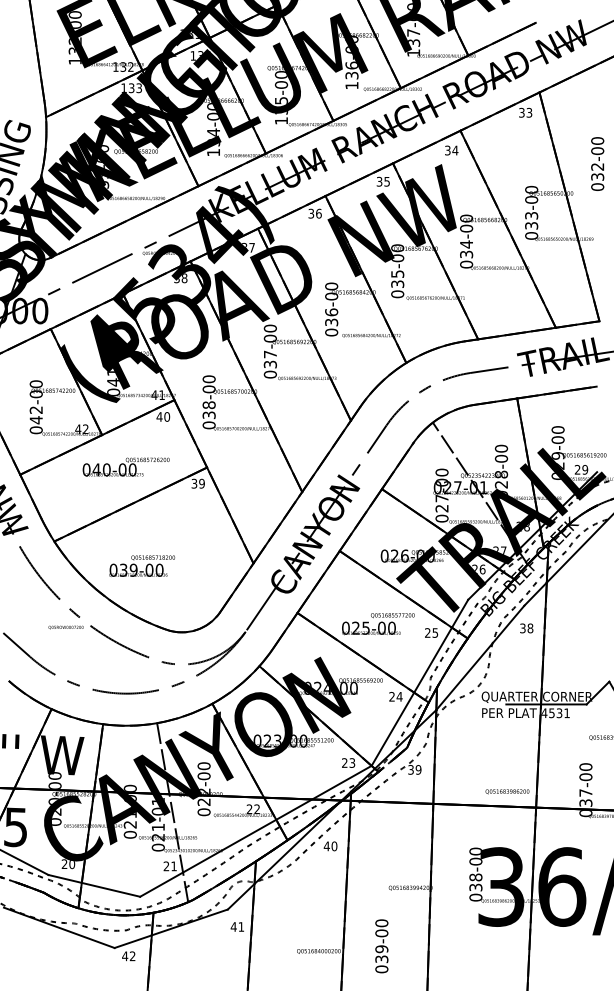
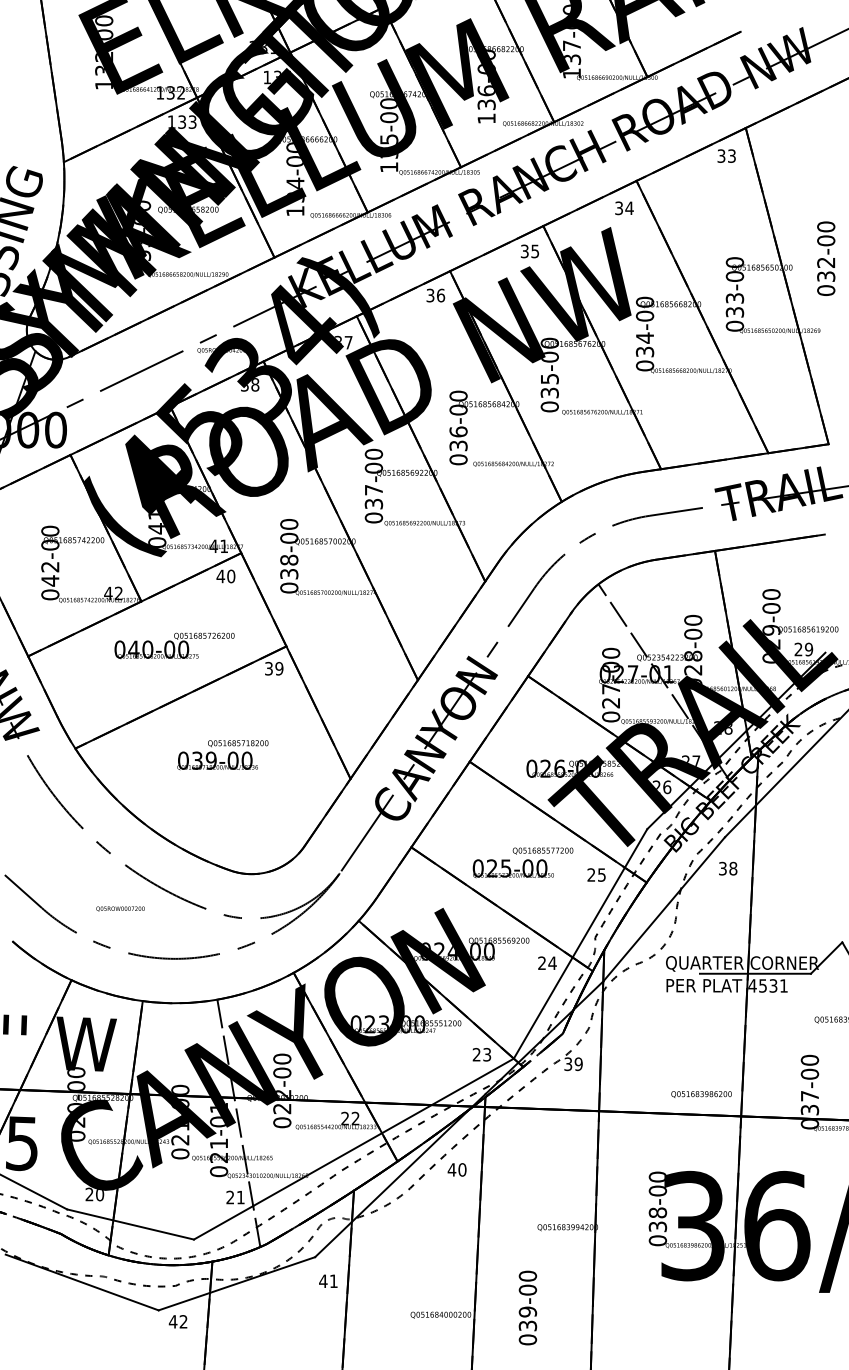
text: (597, 163) -> (825, 257), moved
text: (142, 565) -> (223, 754), moved
text: (65, 627) -> (119, 908), moved

